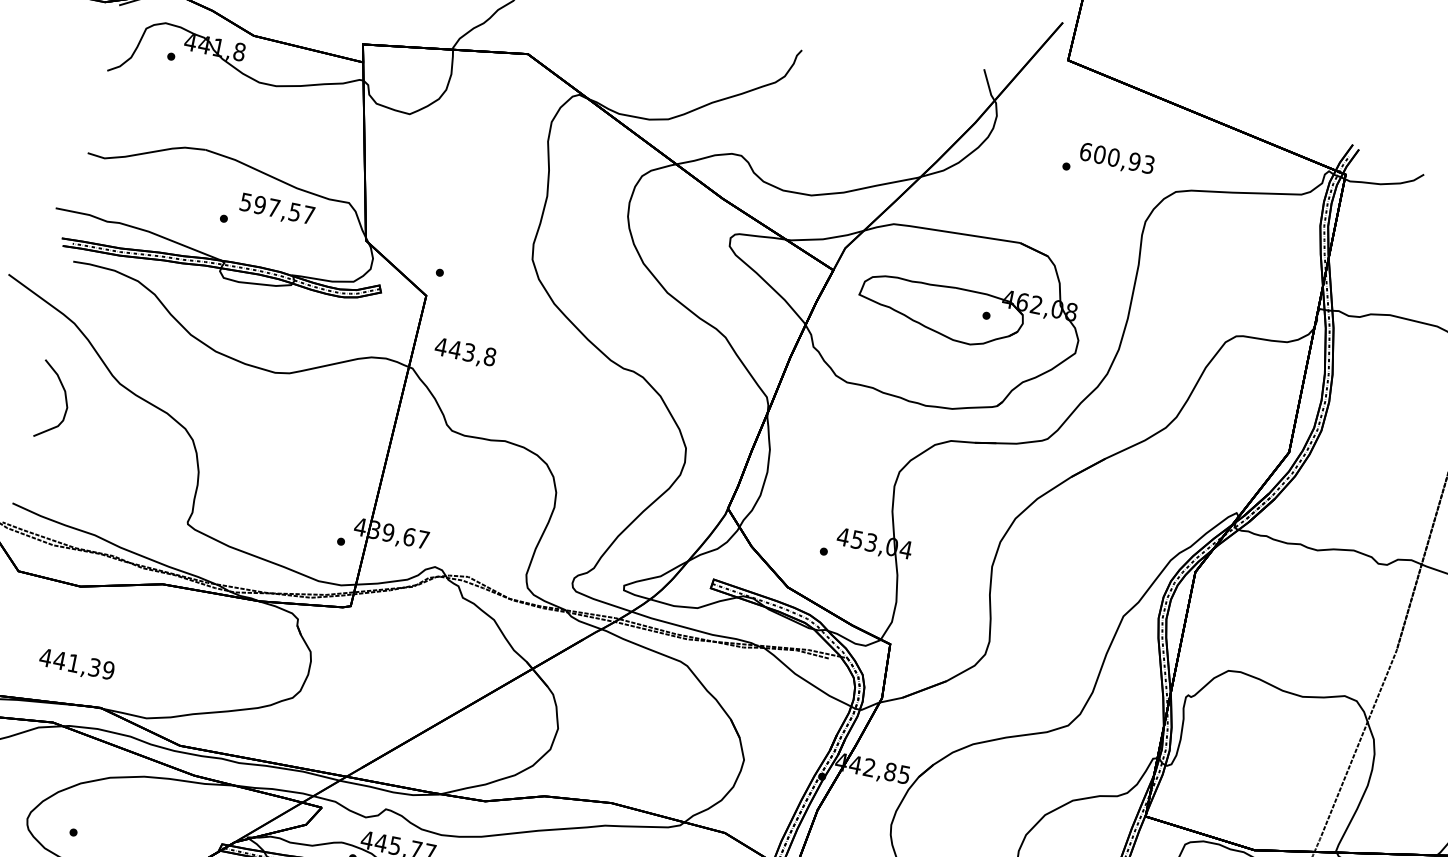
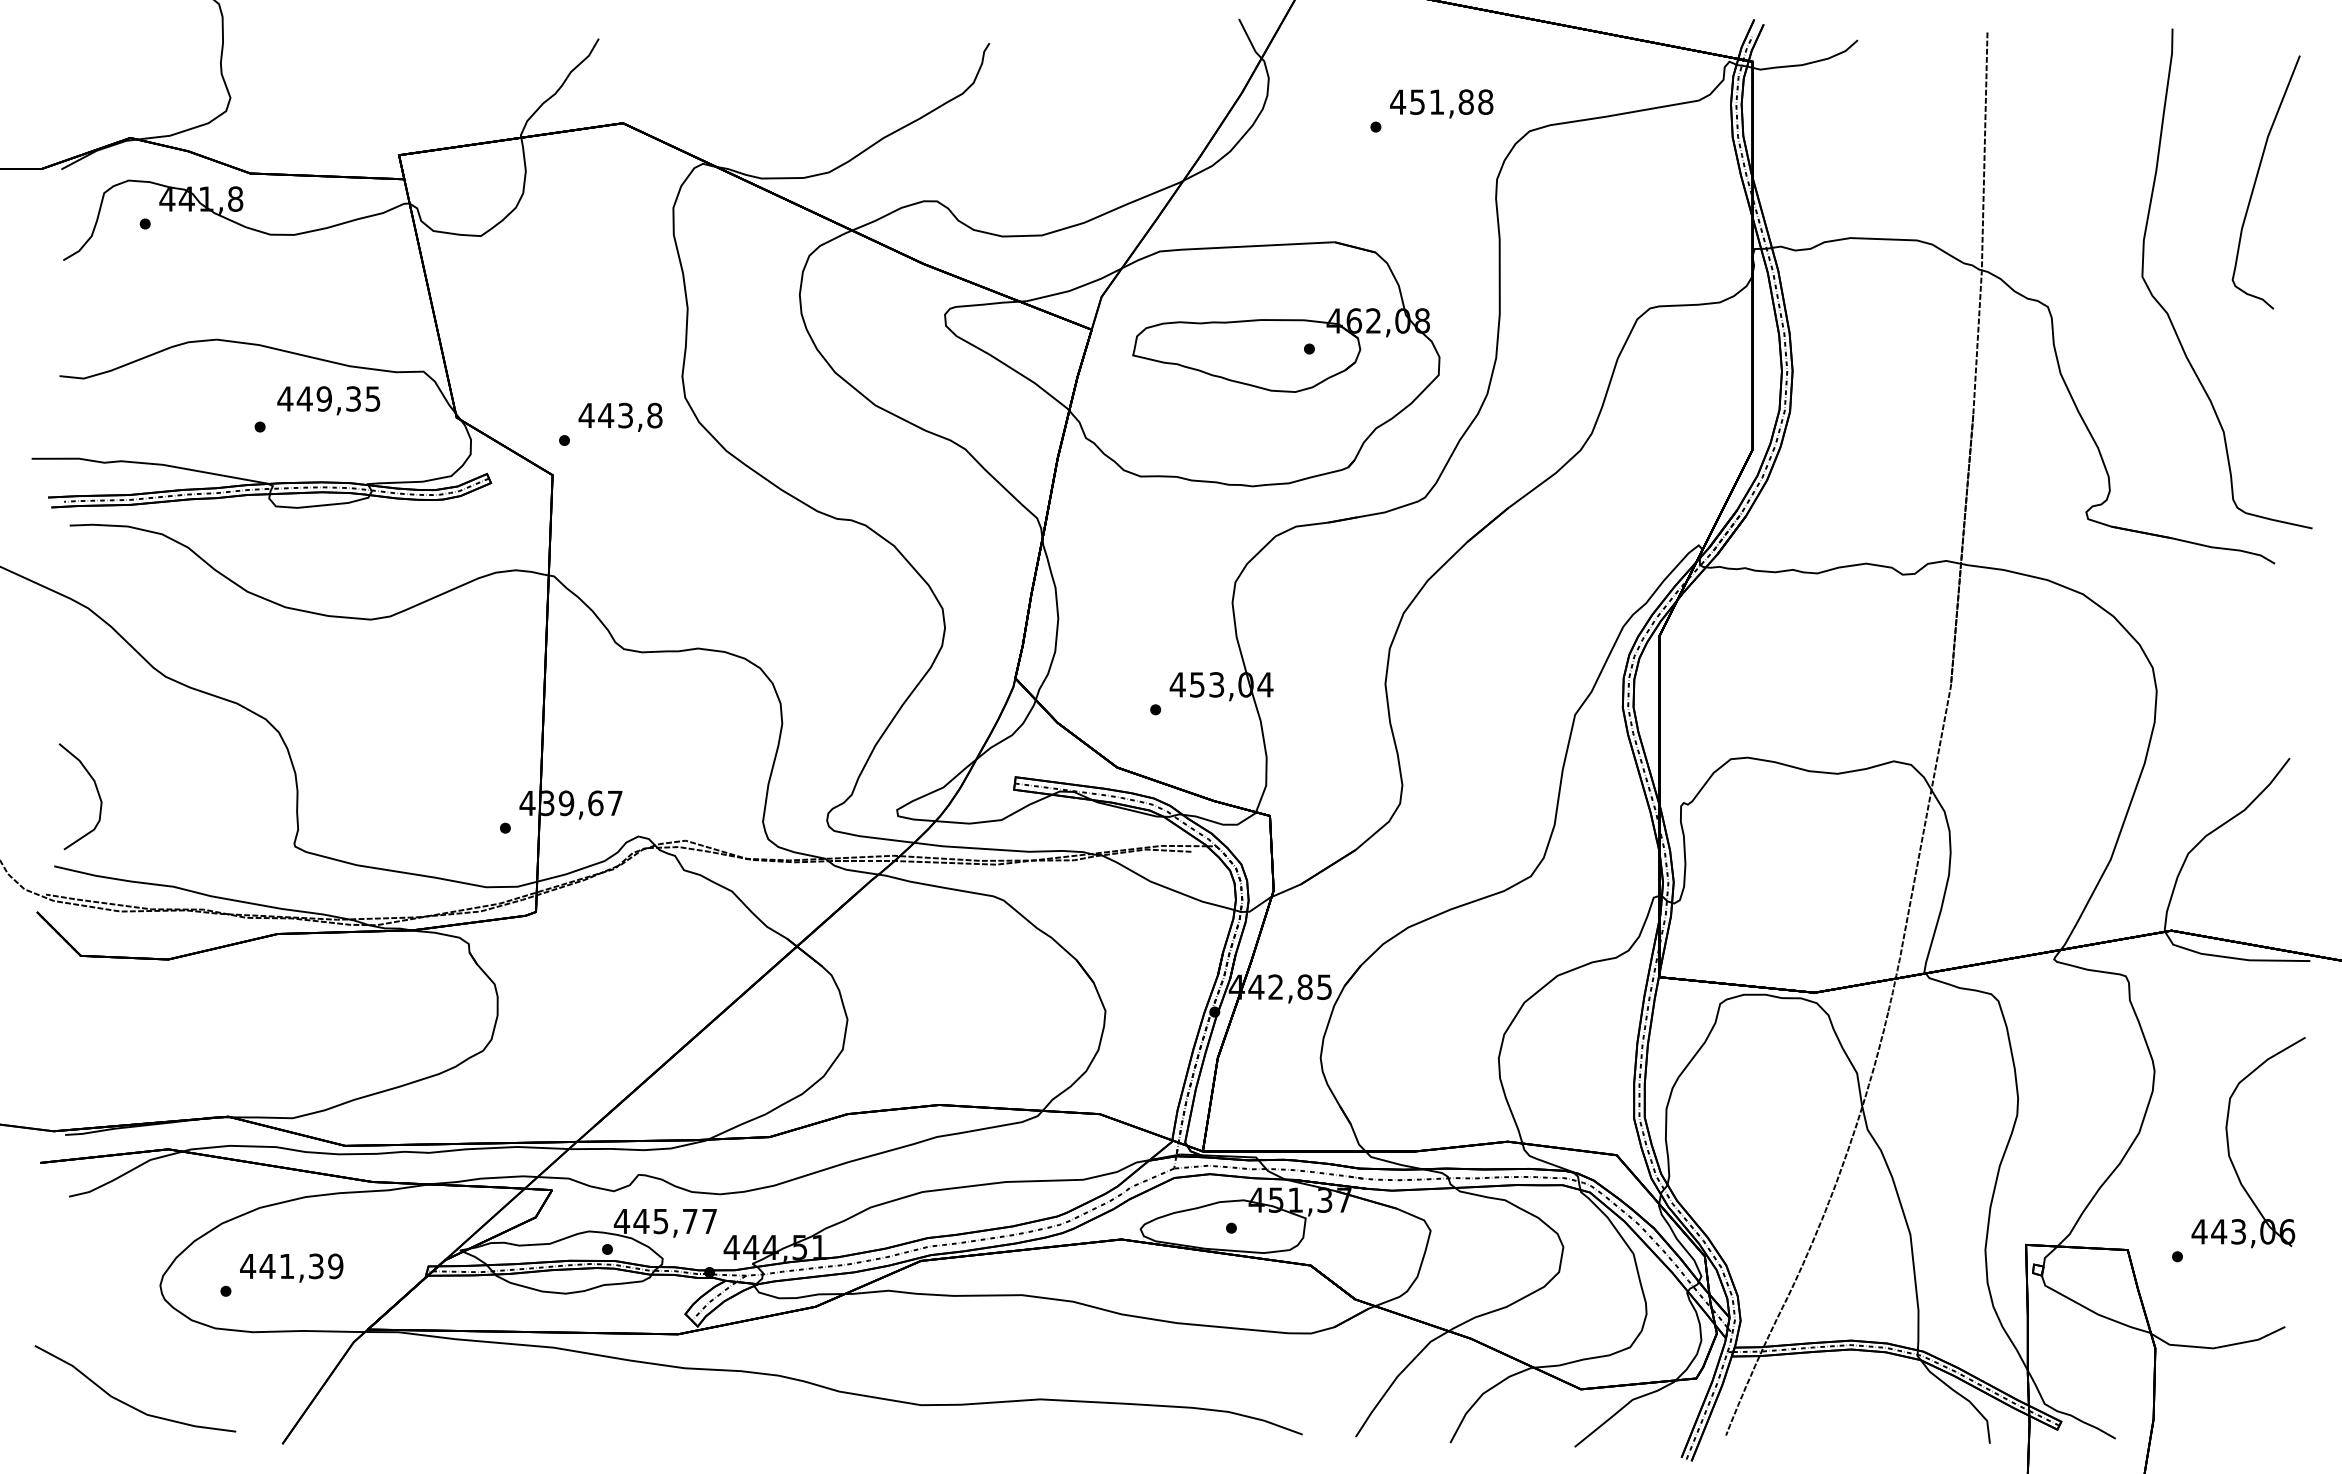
text: (1117, 157) -> (1441, 101), 600,93 -> 451,88
text: (277, 208) -> (328, 398), 597,57 -> 449,35
text: (465, 352) -> (620, 416), moved
curve: (65, 398) -> (96, 790), moved
text: (76, 664) -> (291, 1267), moved

